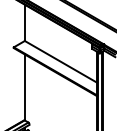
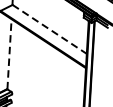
line: (61, 61) -> (50, 29), solid -> dashed
line: (24, 86) -> (9, 53), solid -> dashed

